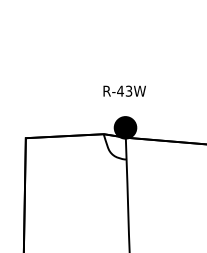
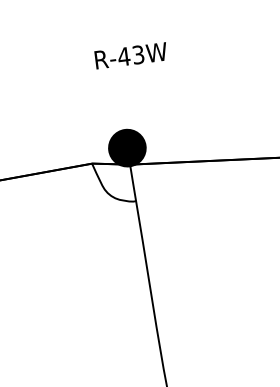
text: (124, 90) -> (130, 54), moved

